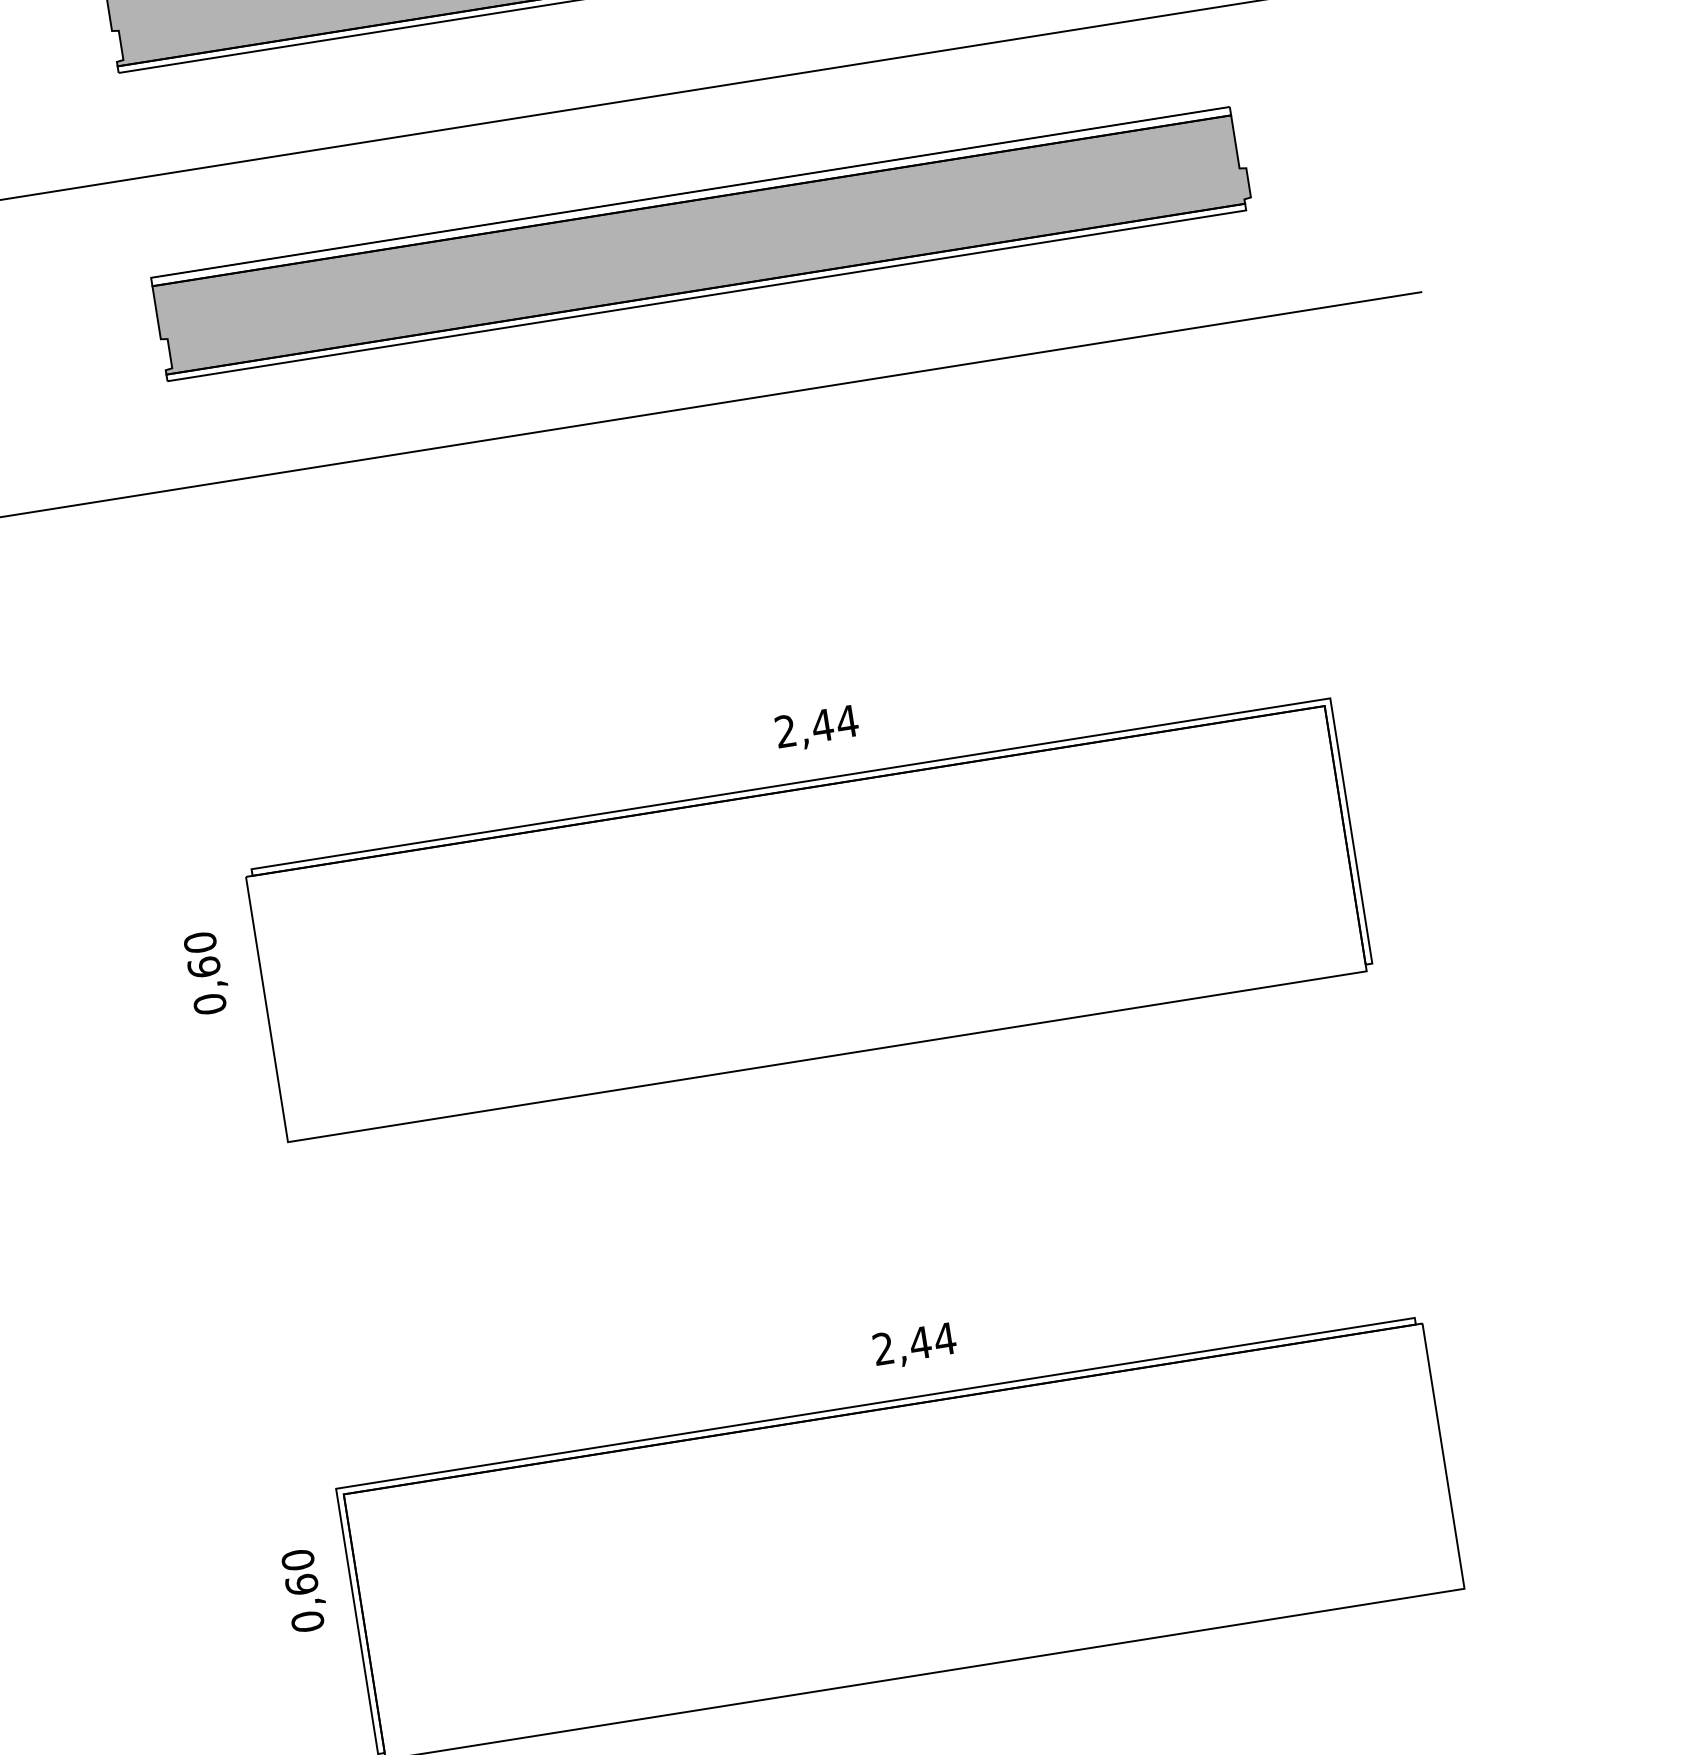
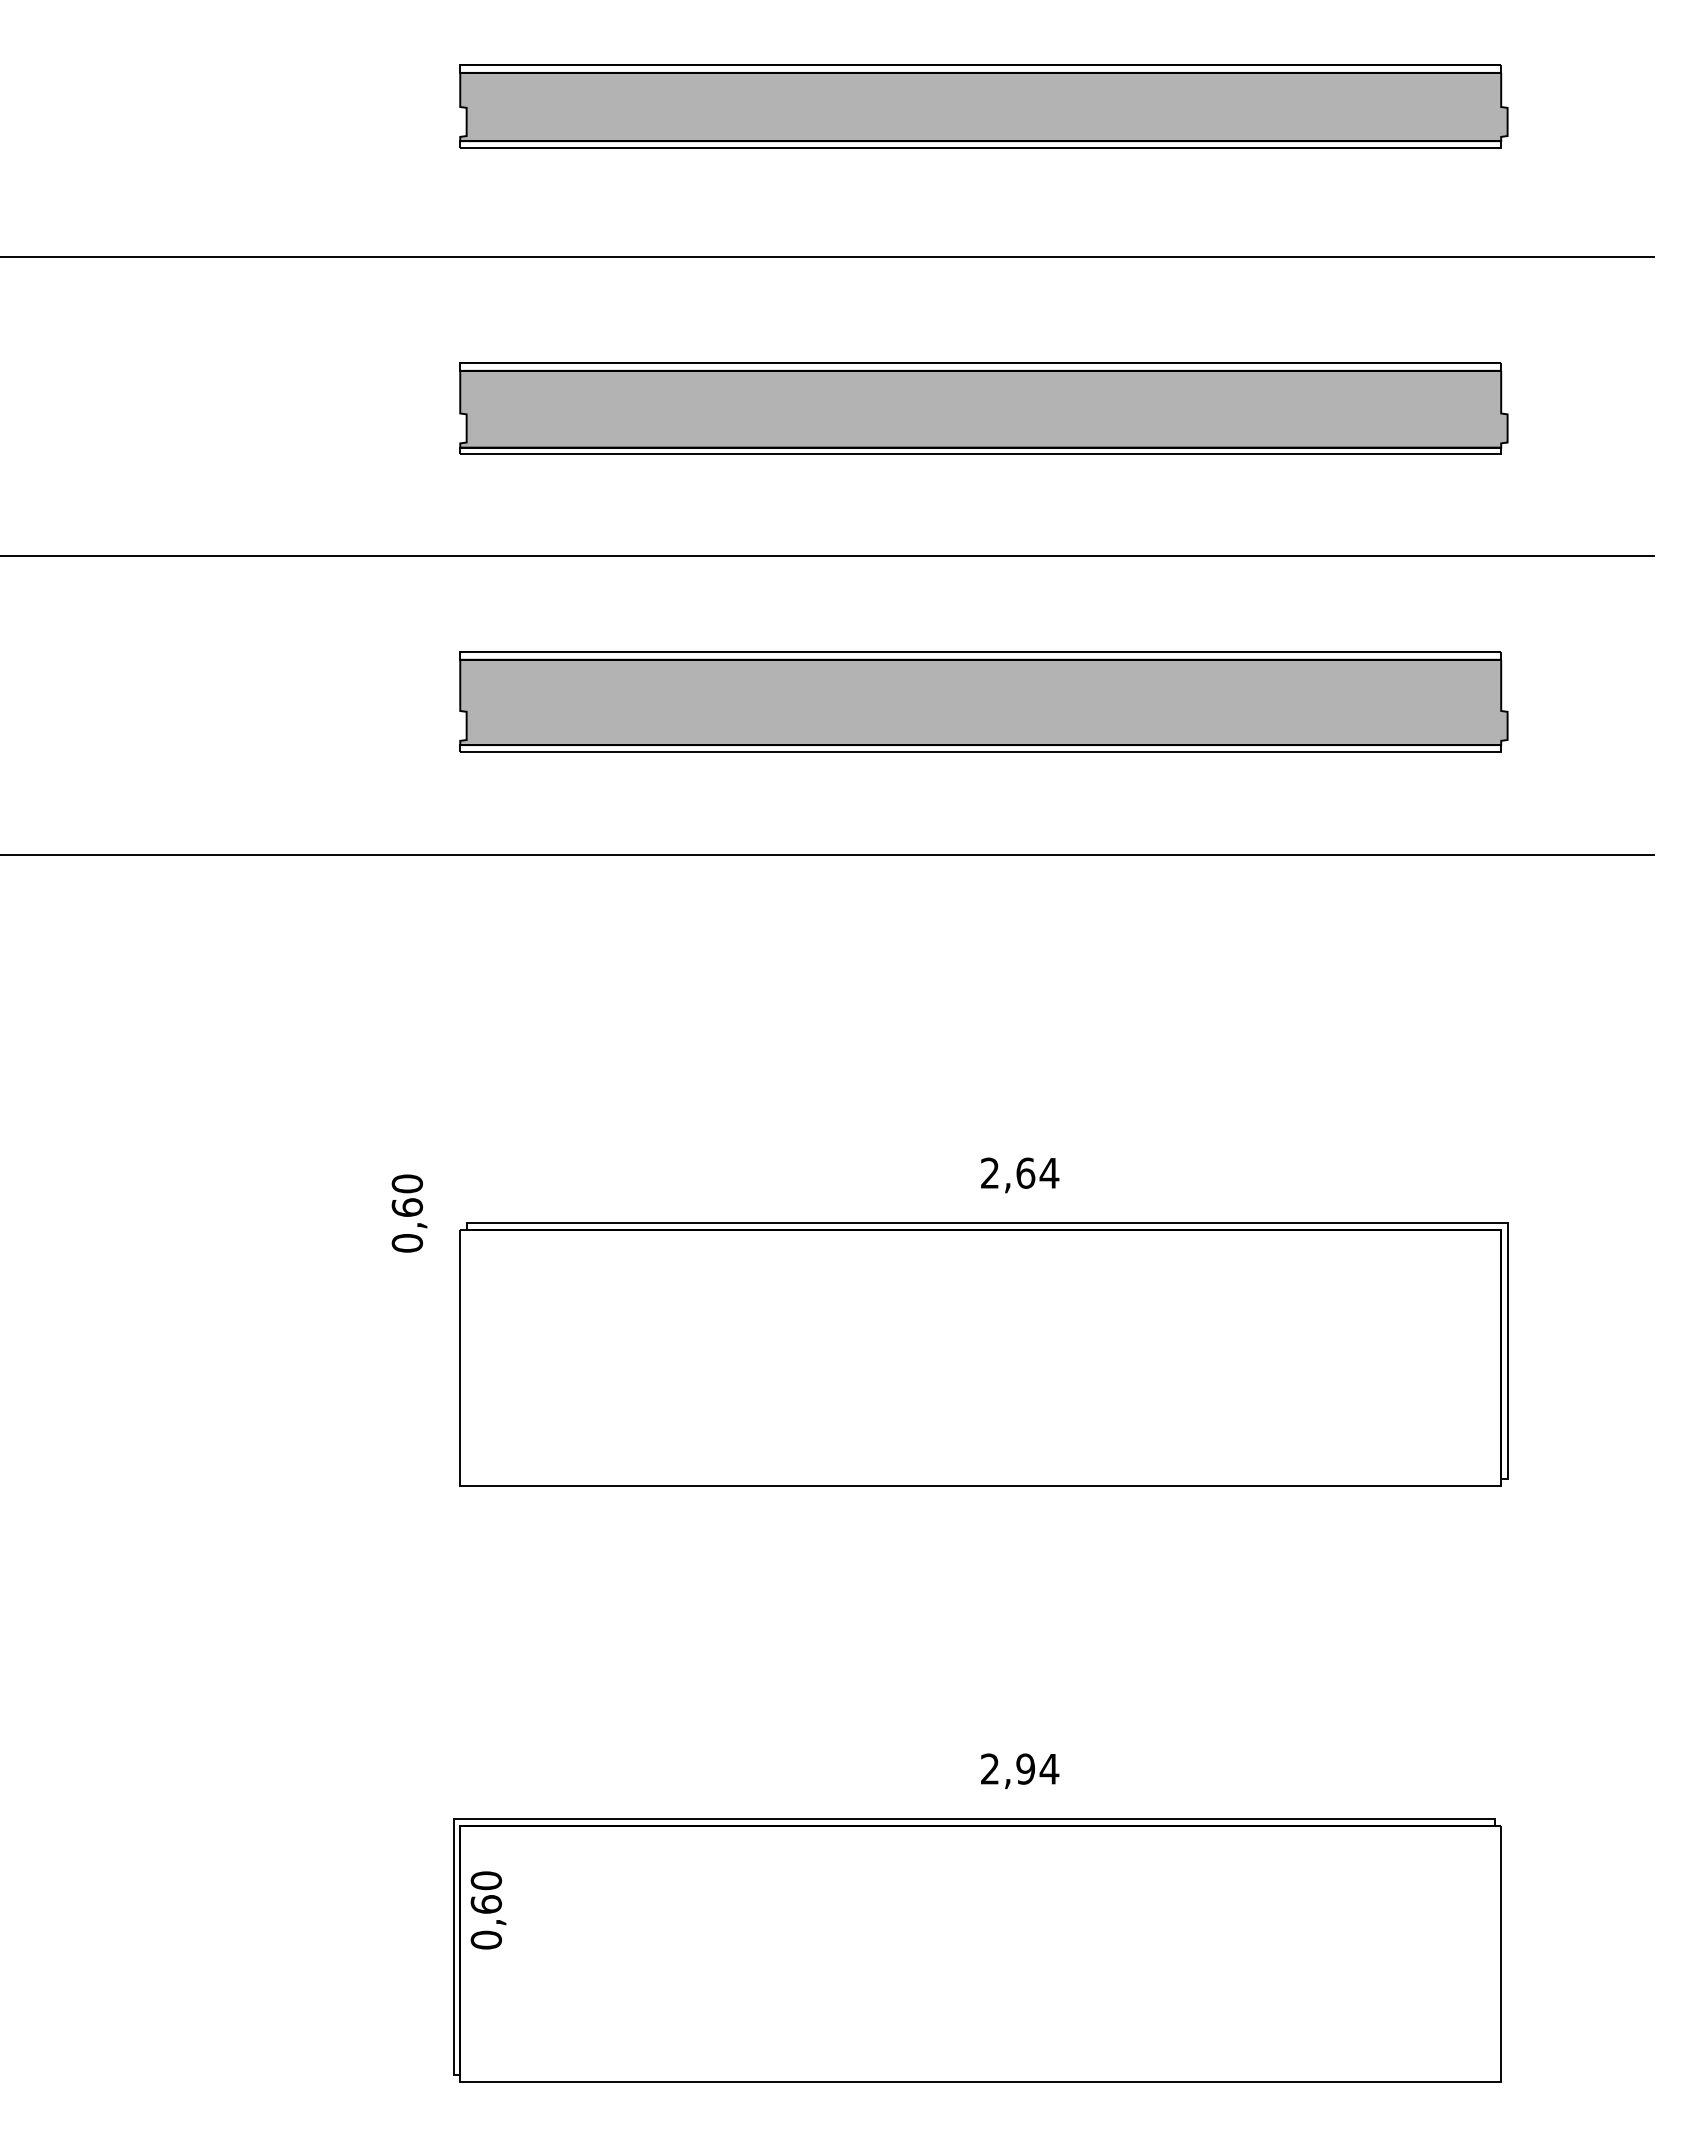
text: (822, 724) -> (1025, 1172), 2,44 -> 2,64
text: (207, 973) -> (409, 1213), moved
text: (920, 1342) -> (1025, 1768), 2,44 -> 2,94
text: (305, 1590) -> (488, 1910), moved

